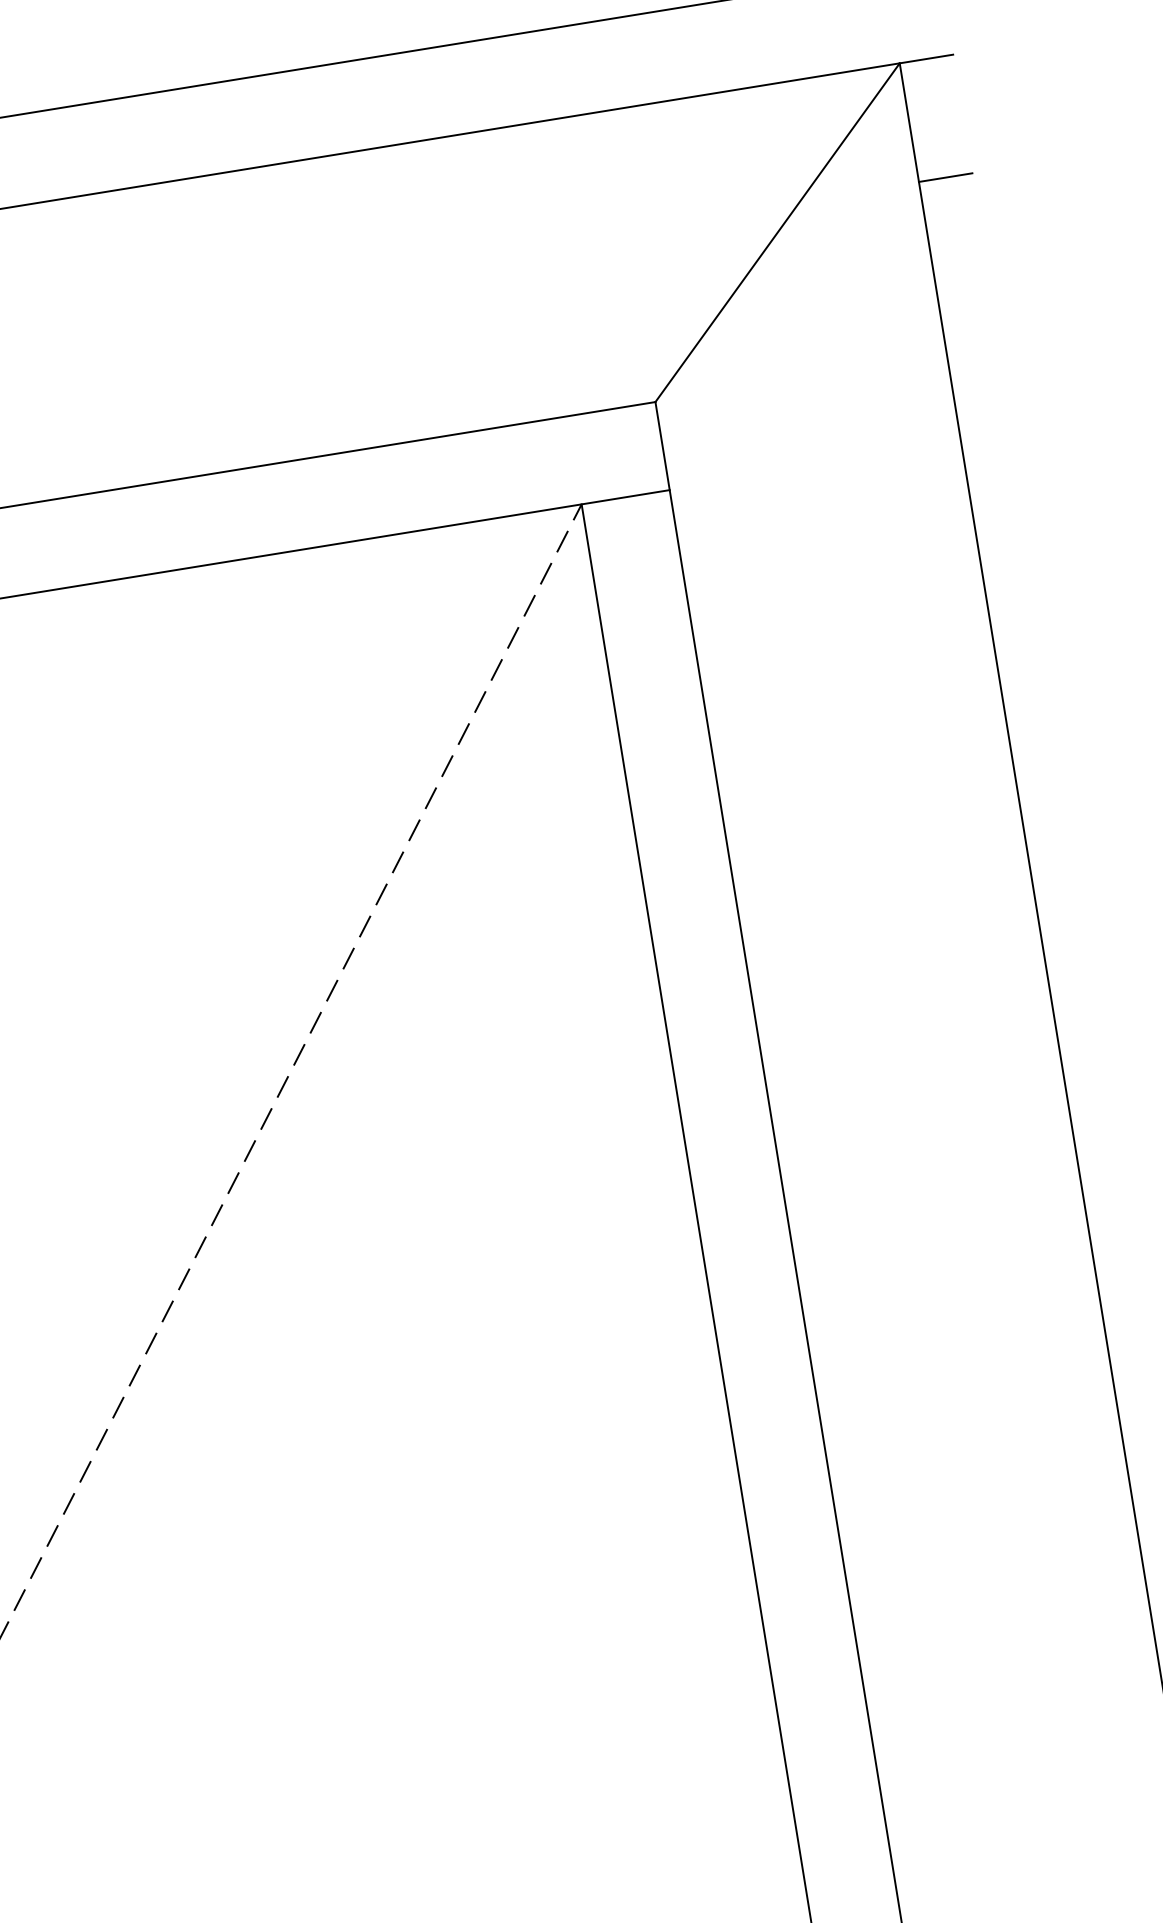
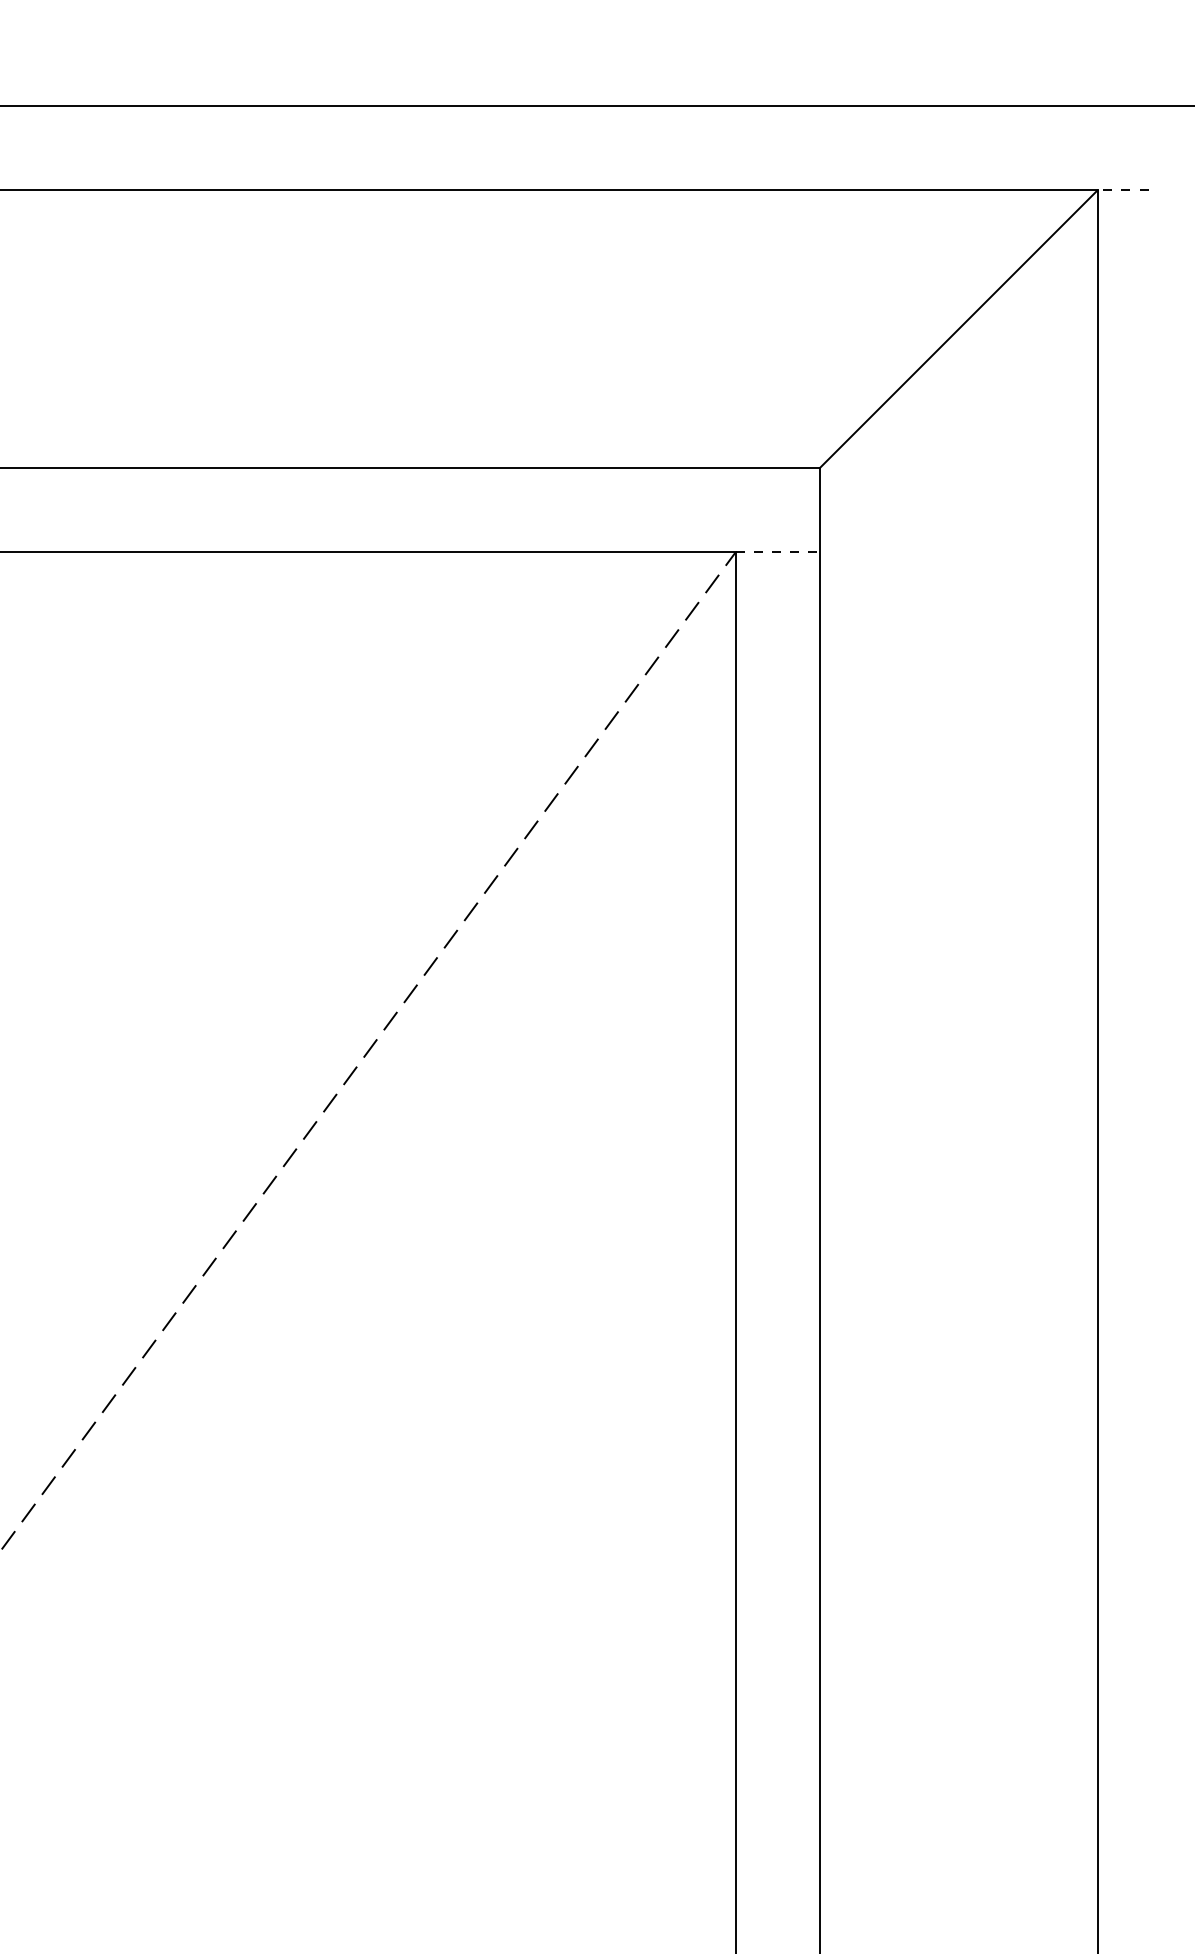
line: (925, 59) -> (1122, 190), solid -> dashed
line: (945, 177) -> (1122, 303), removed
line: (625, 497) -> (777, 552), solid -> dashed

